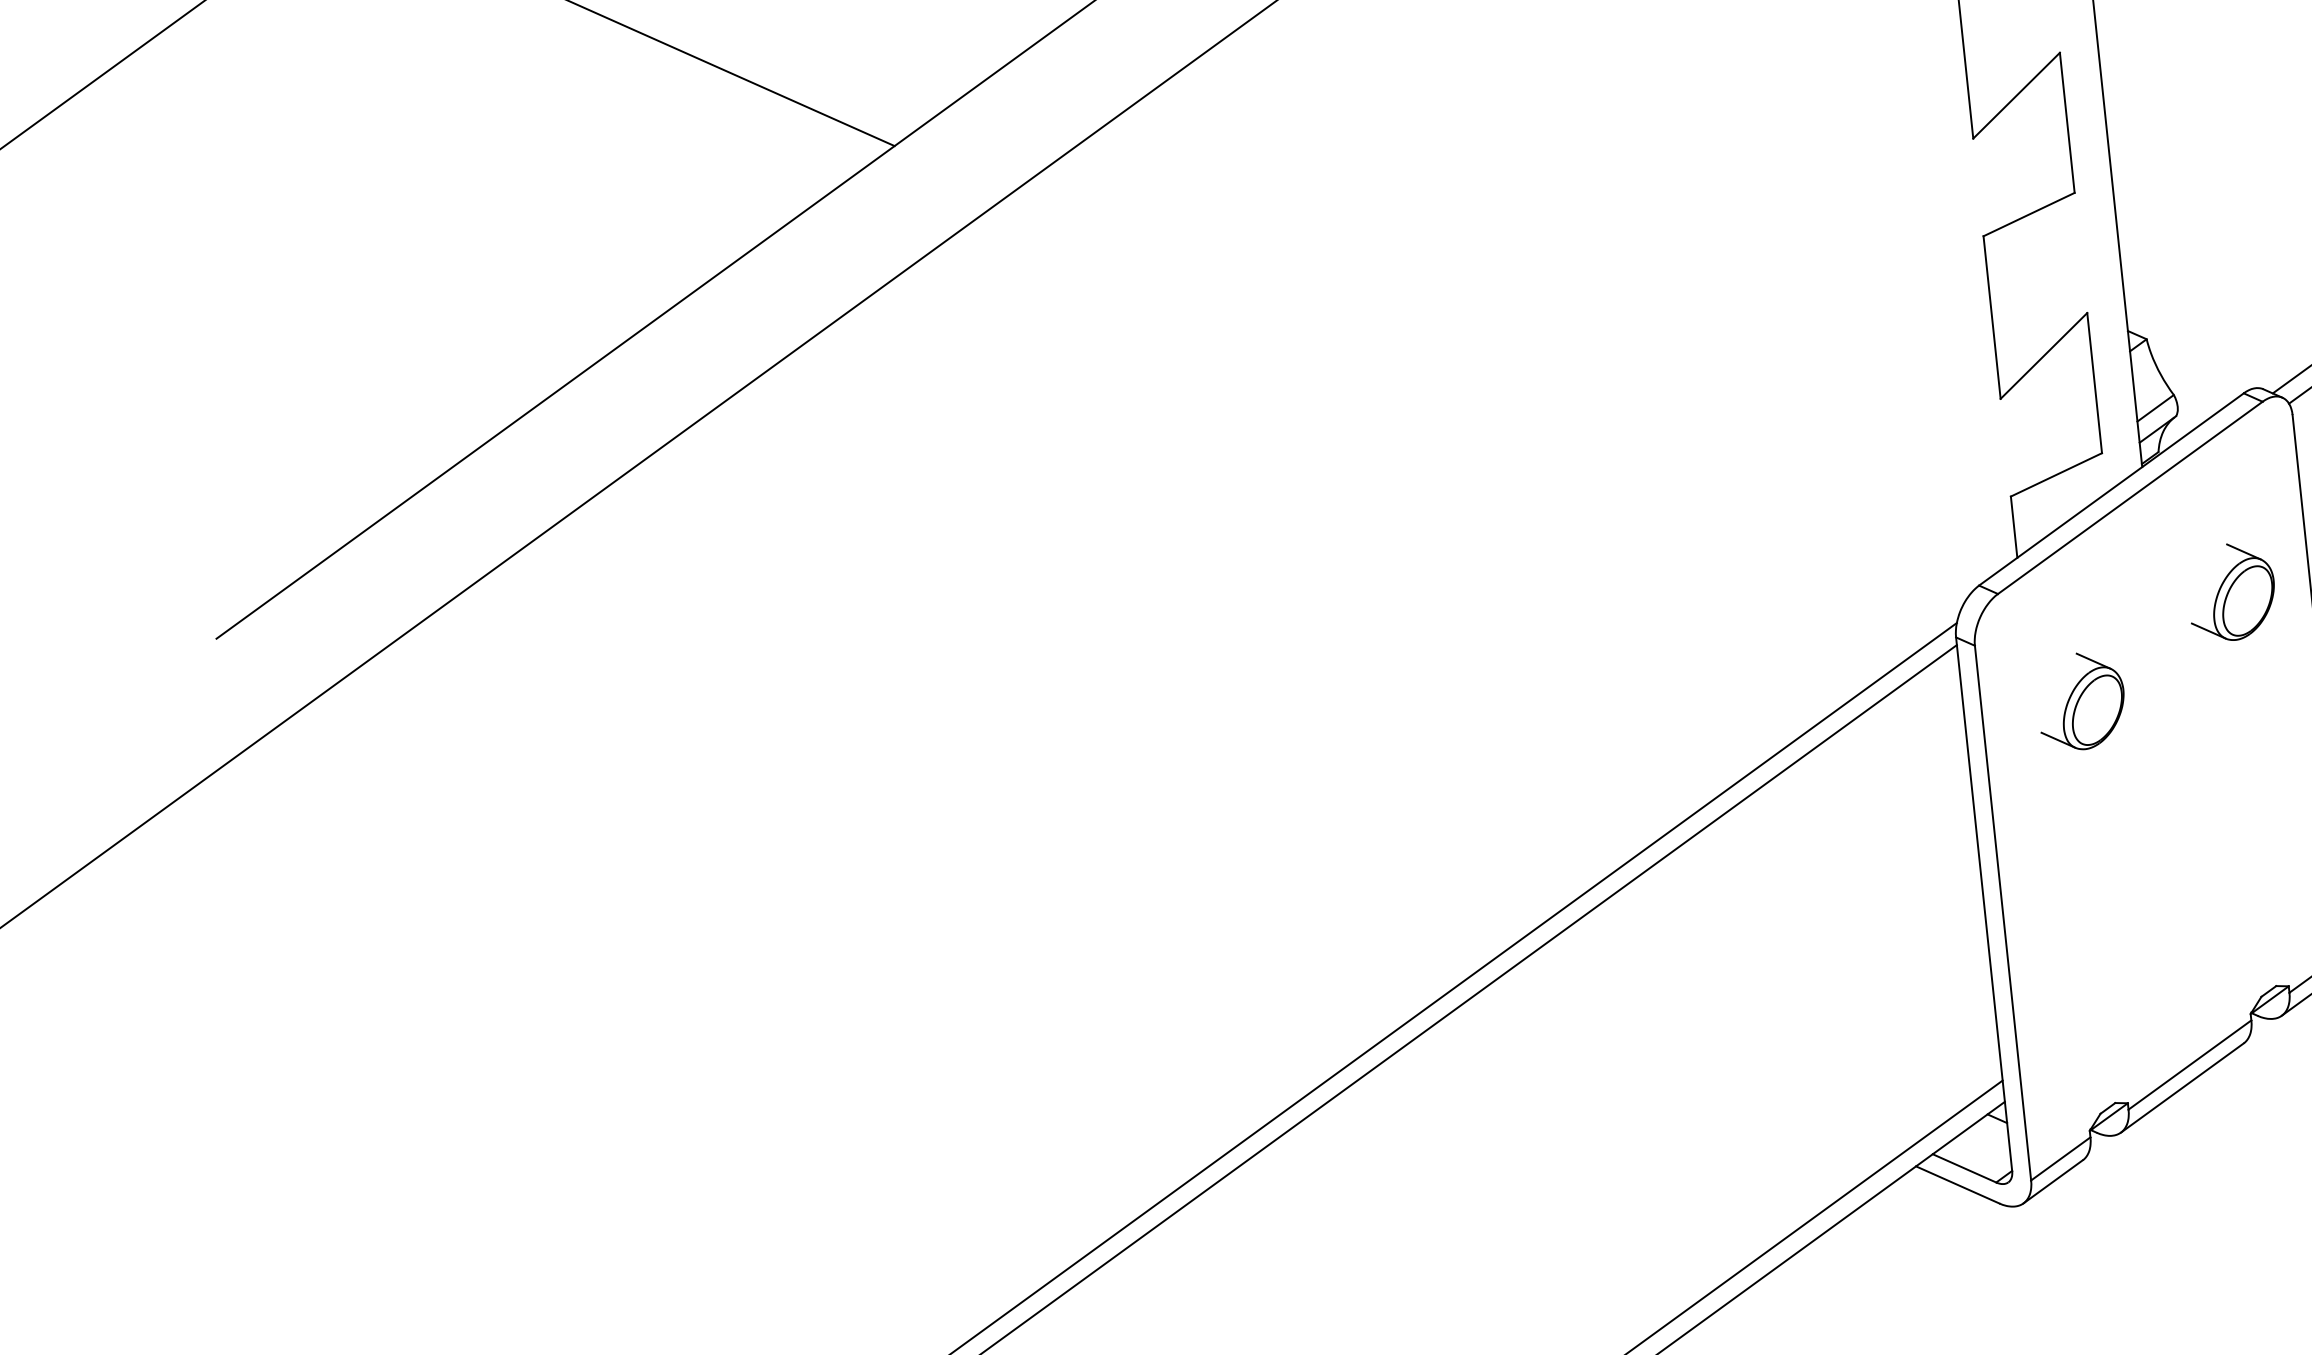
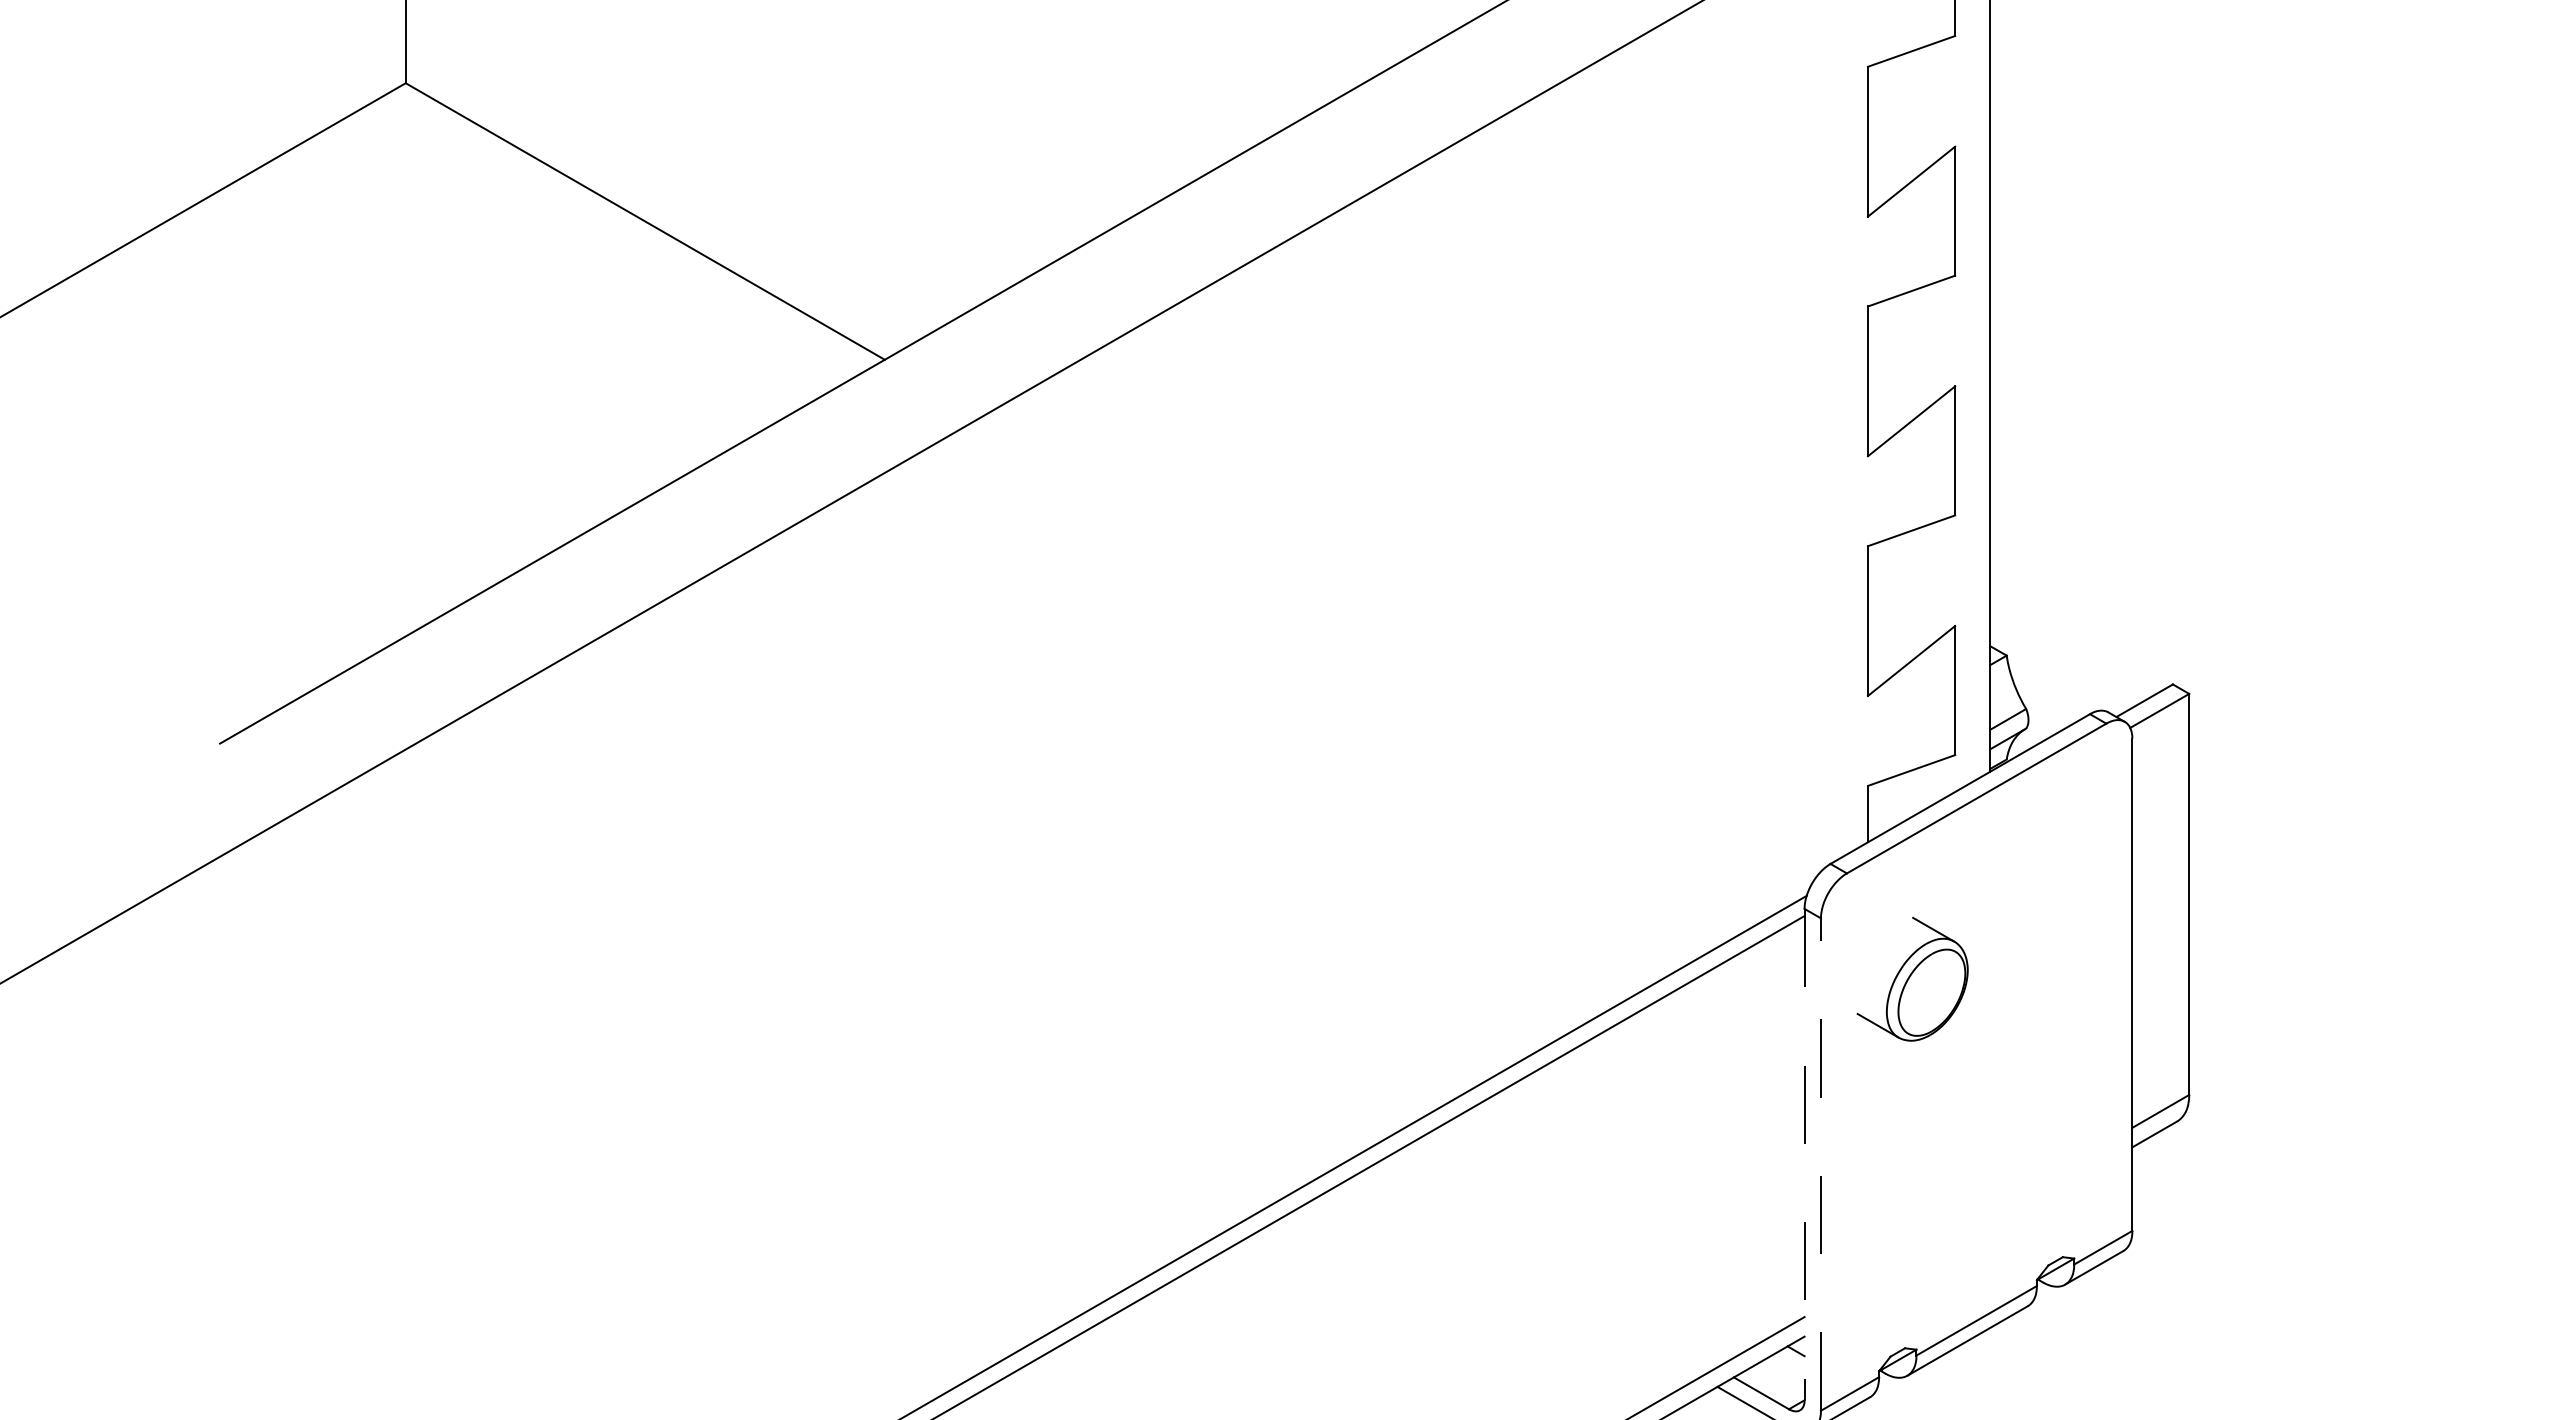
part: (2231, 591) -> (2059, 893), removed
part: (2081, 700) -> (1912, 978), size x1.4
line: (1984, 904) -> (1804, 1154), solid -> dashed
line: (2002, 913) -> (1820, 1164), solid -> dashed

